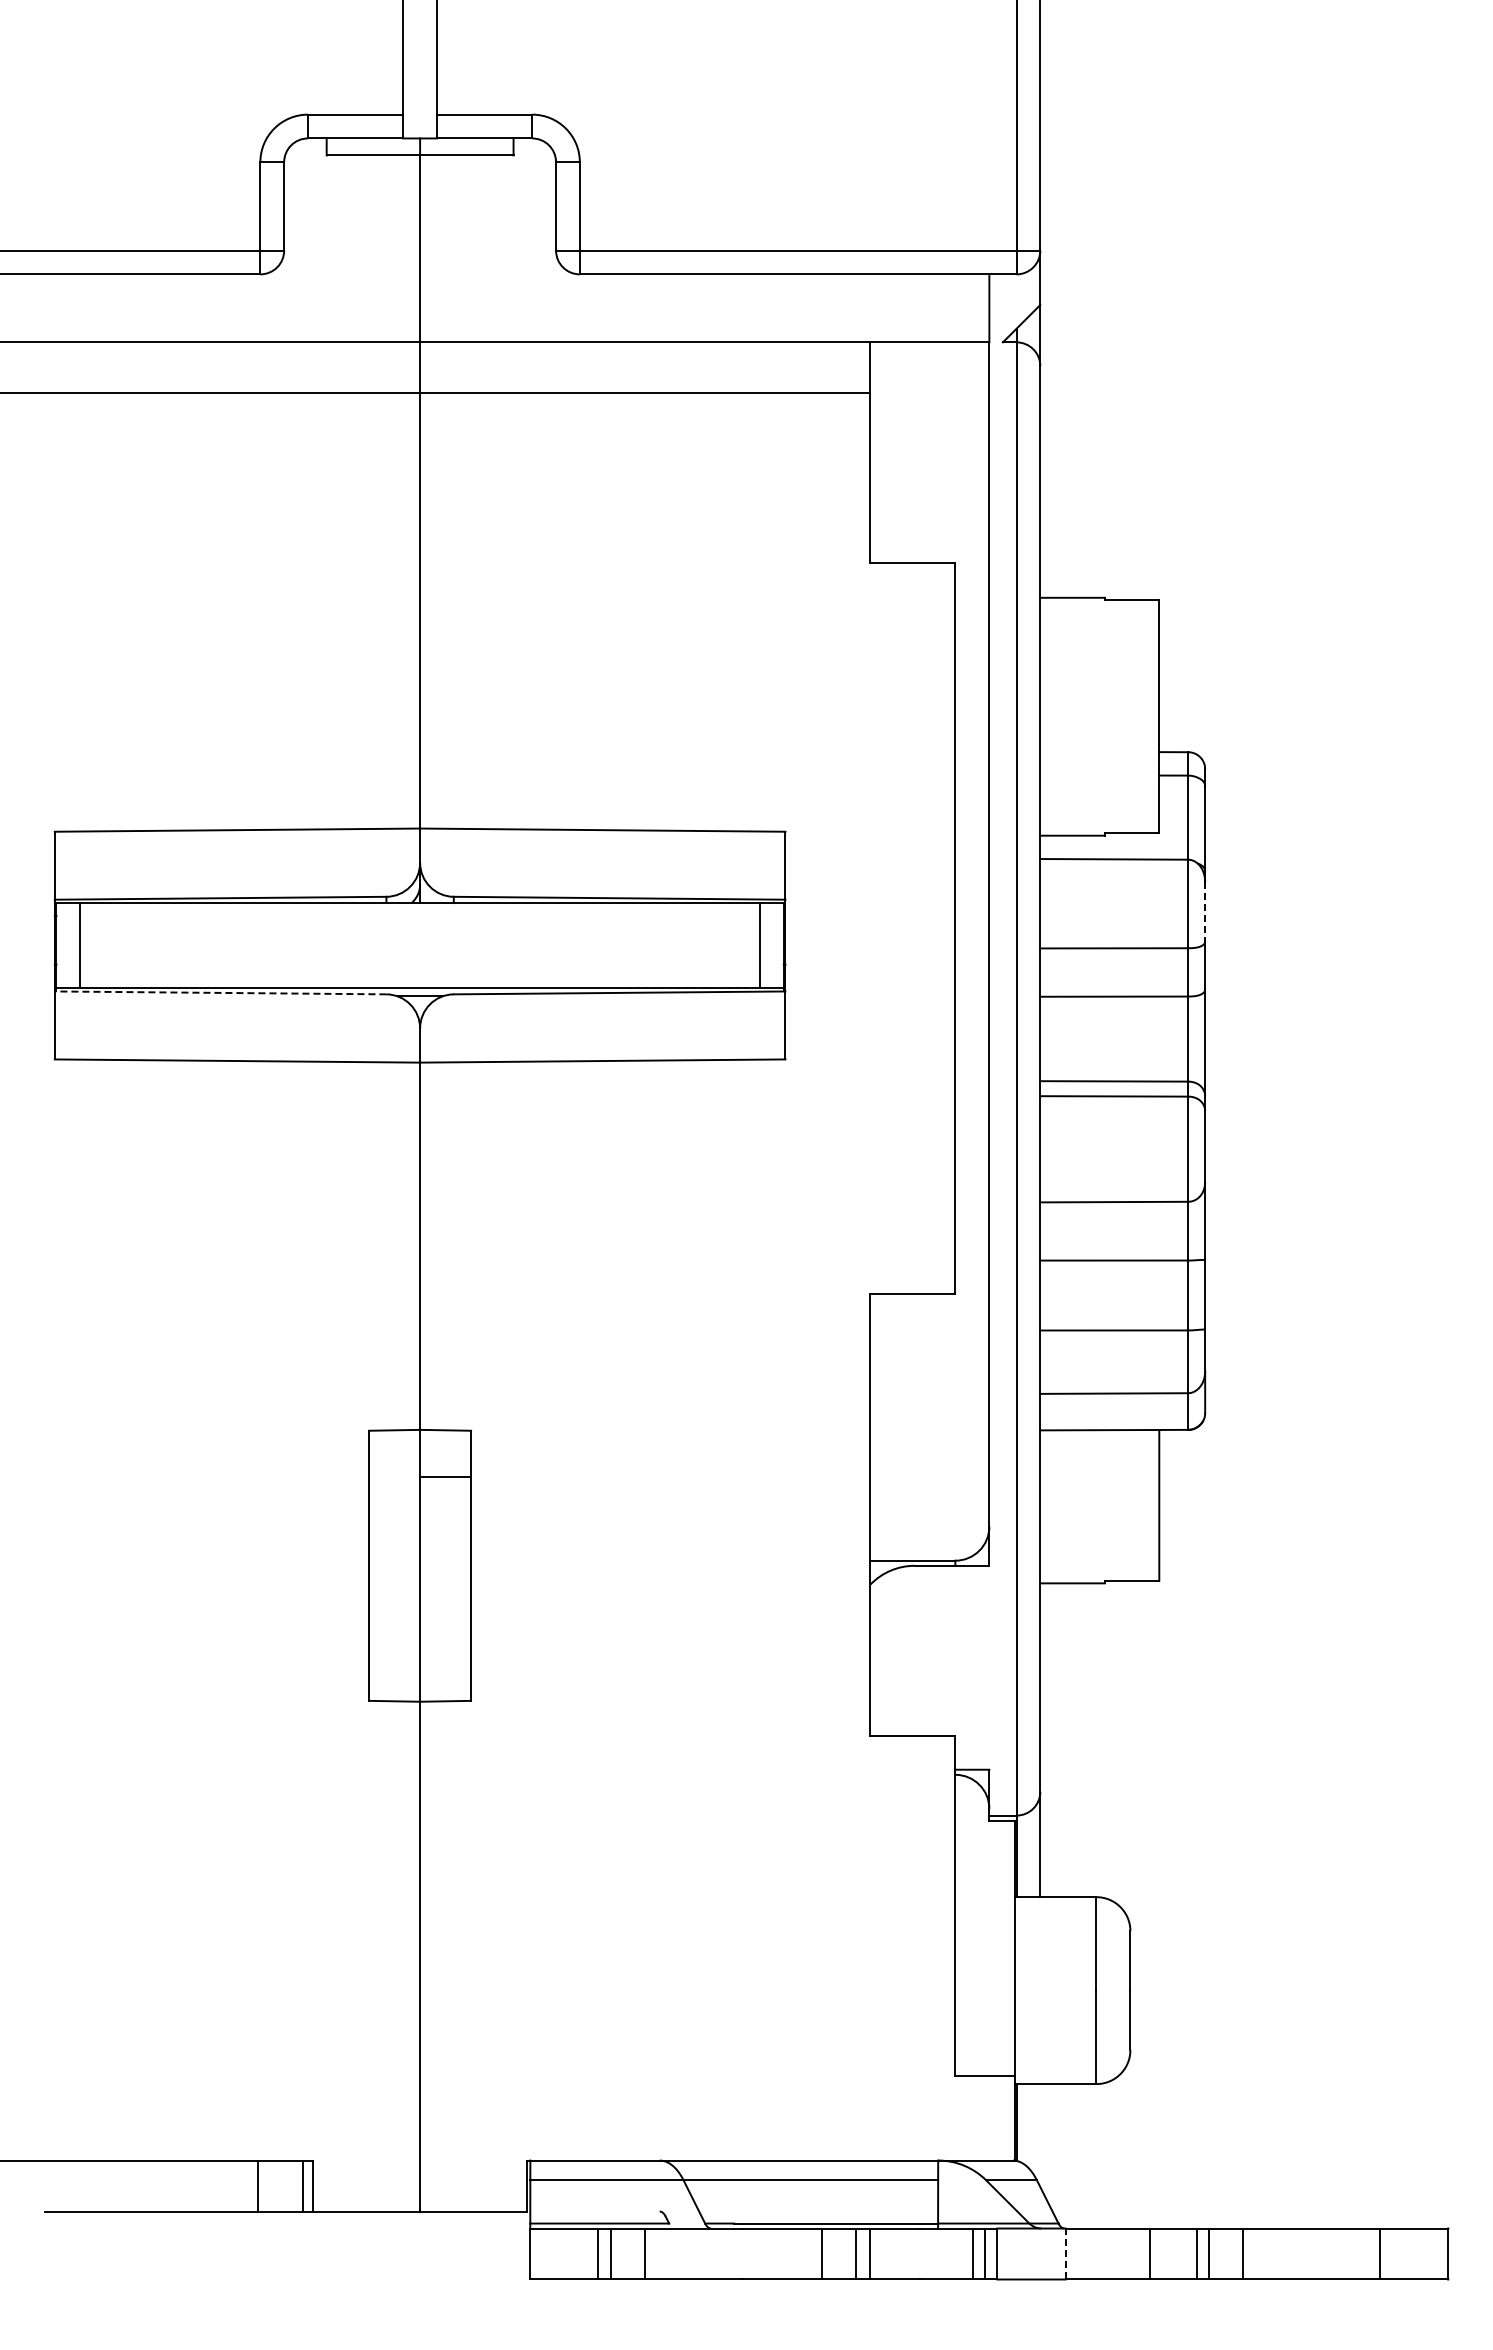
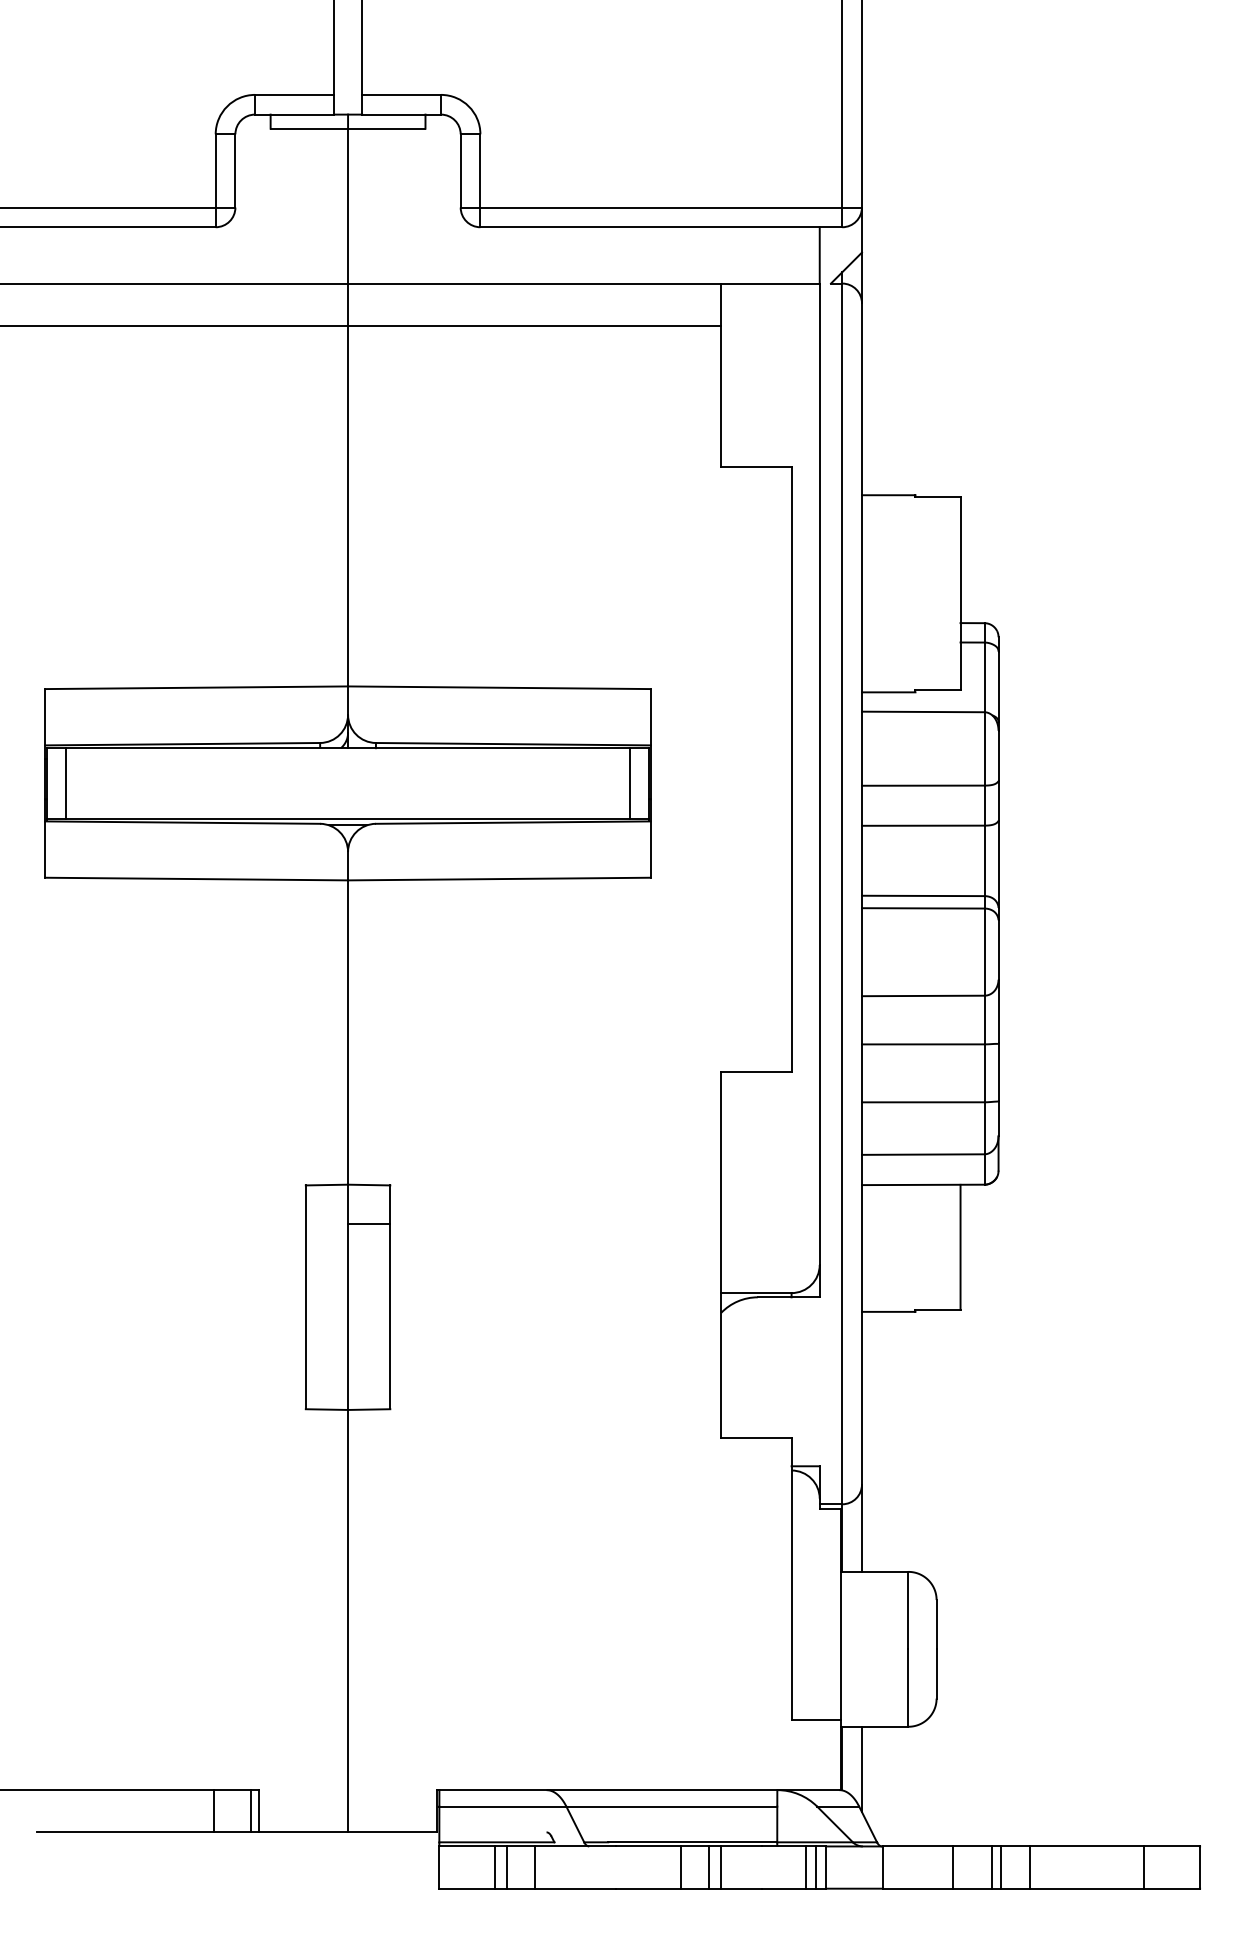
line: (1205, 912) -> (998, 755), dashed -> solid
line: (220, 992) -> (182, 822), dashed -> solid
line: (1040, 2135) -> (862, 1769), added
line: (1065, 2253) -> (882, 1867), dashed -> solid

